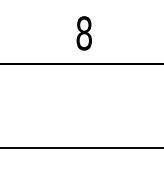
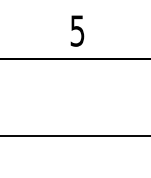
text: (83, 33) -> (76, 31), 8 -> 5

